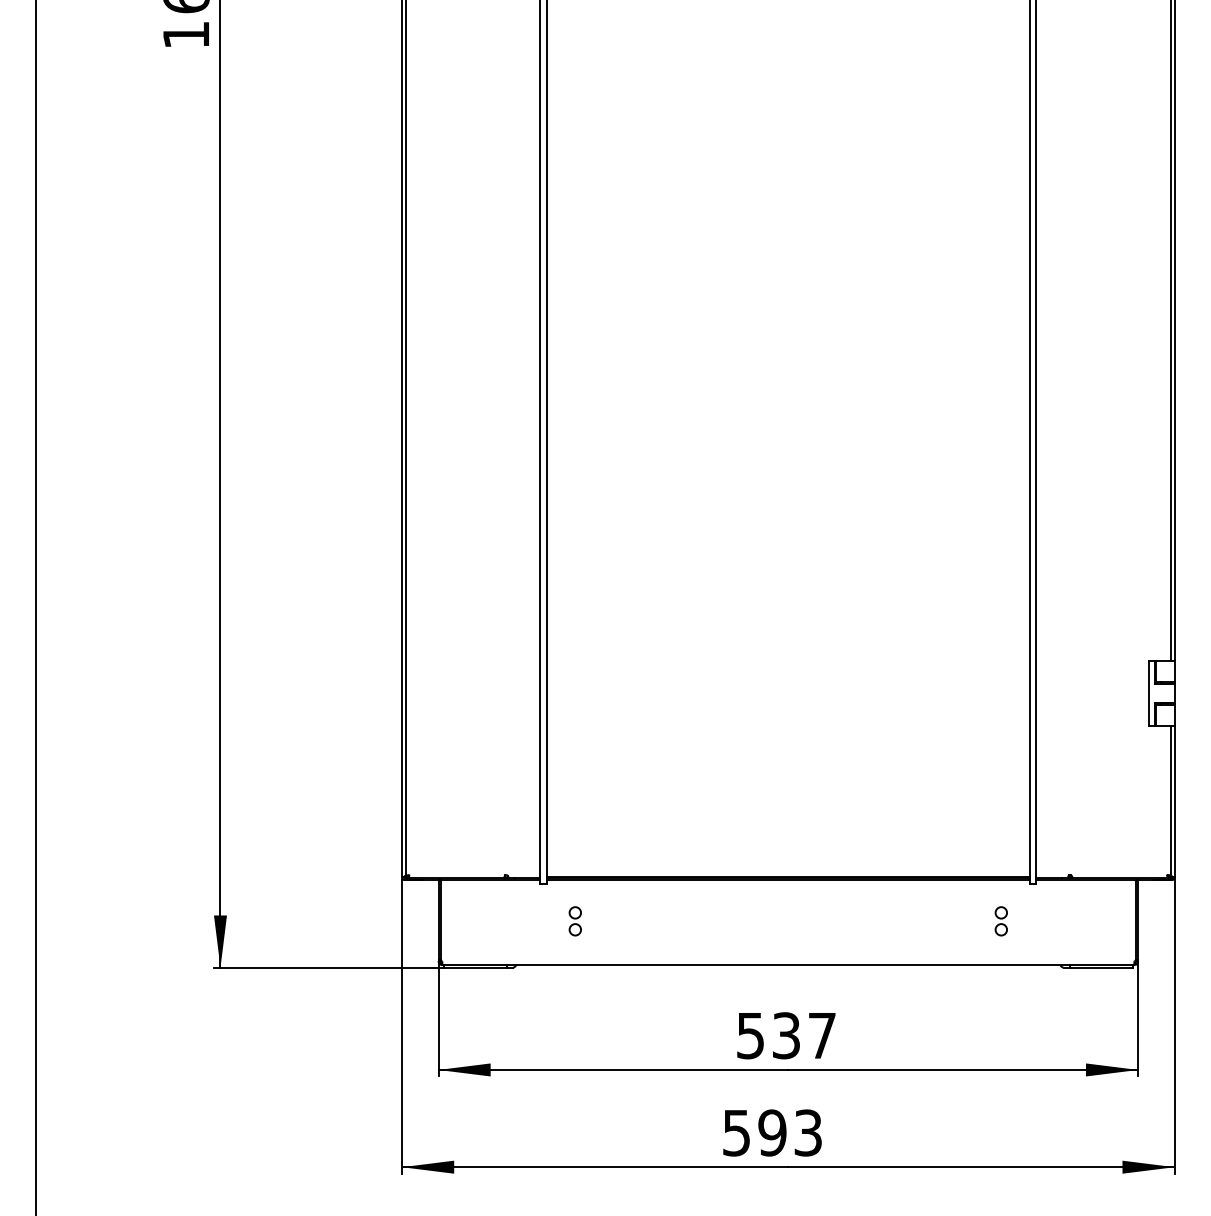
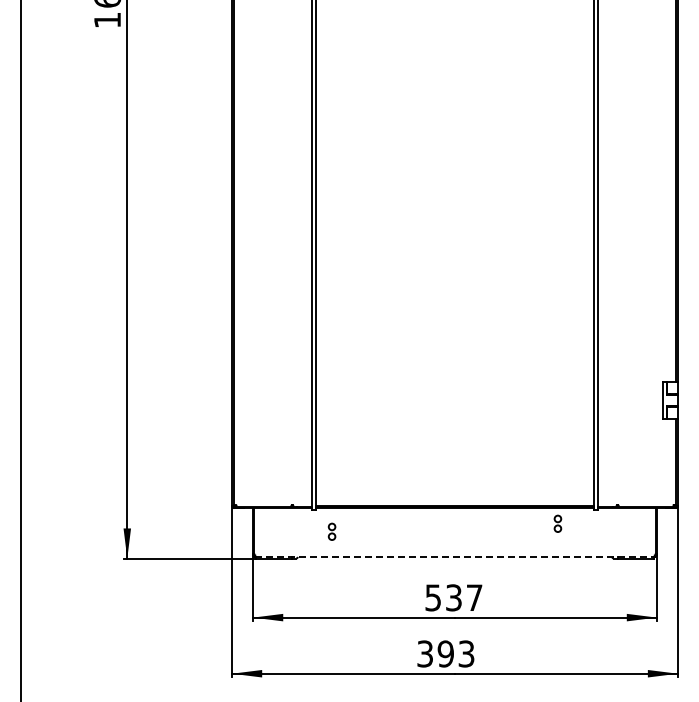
part: (1000, 920) -> (557, 523), moved
line: (789, 965) -> (455, 557), solid -> dashed
text: (737, 1132) -> (425, 653), 593 -> 393

